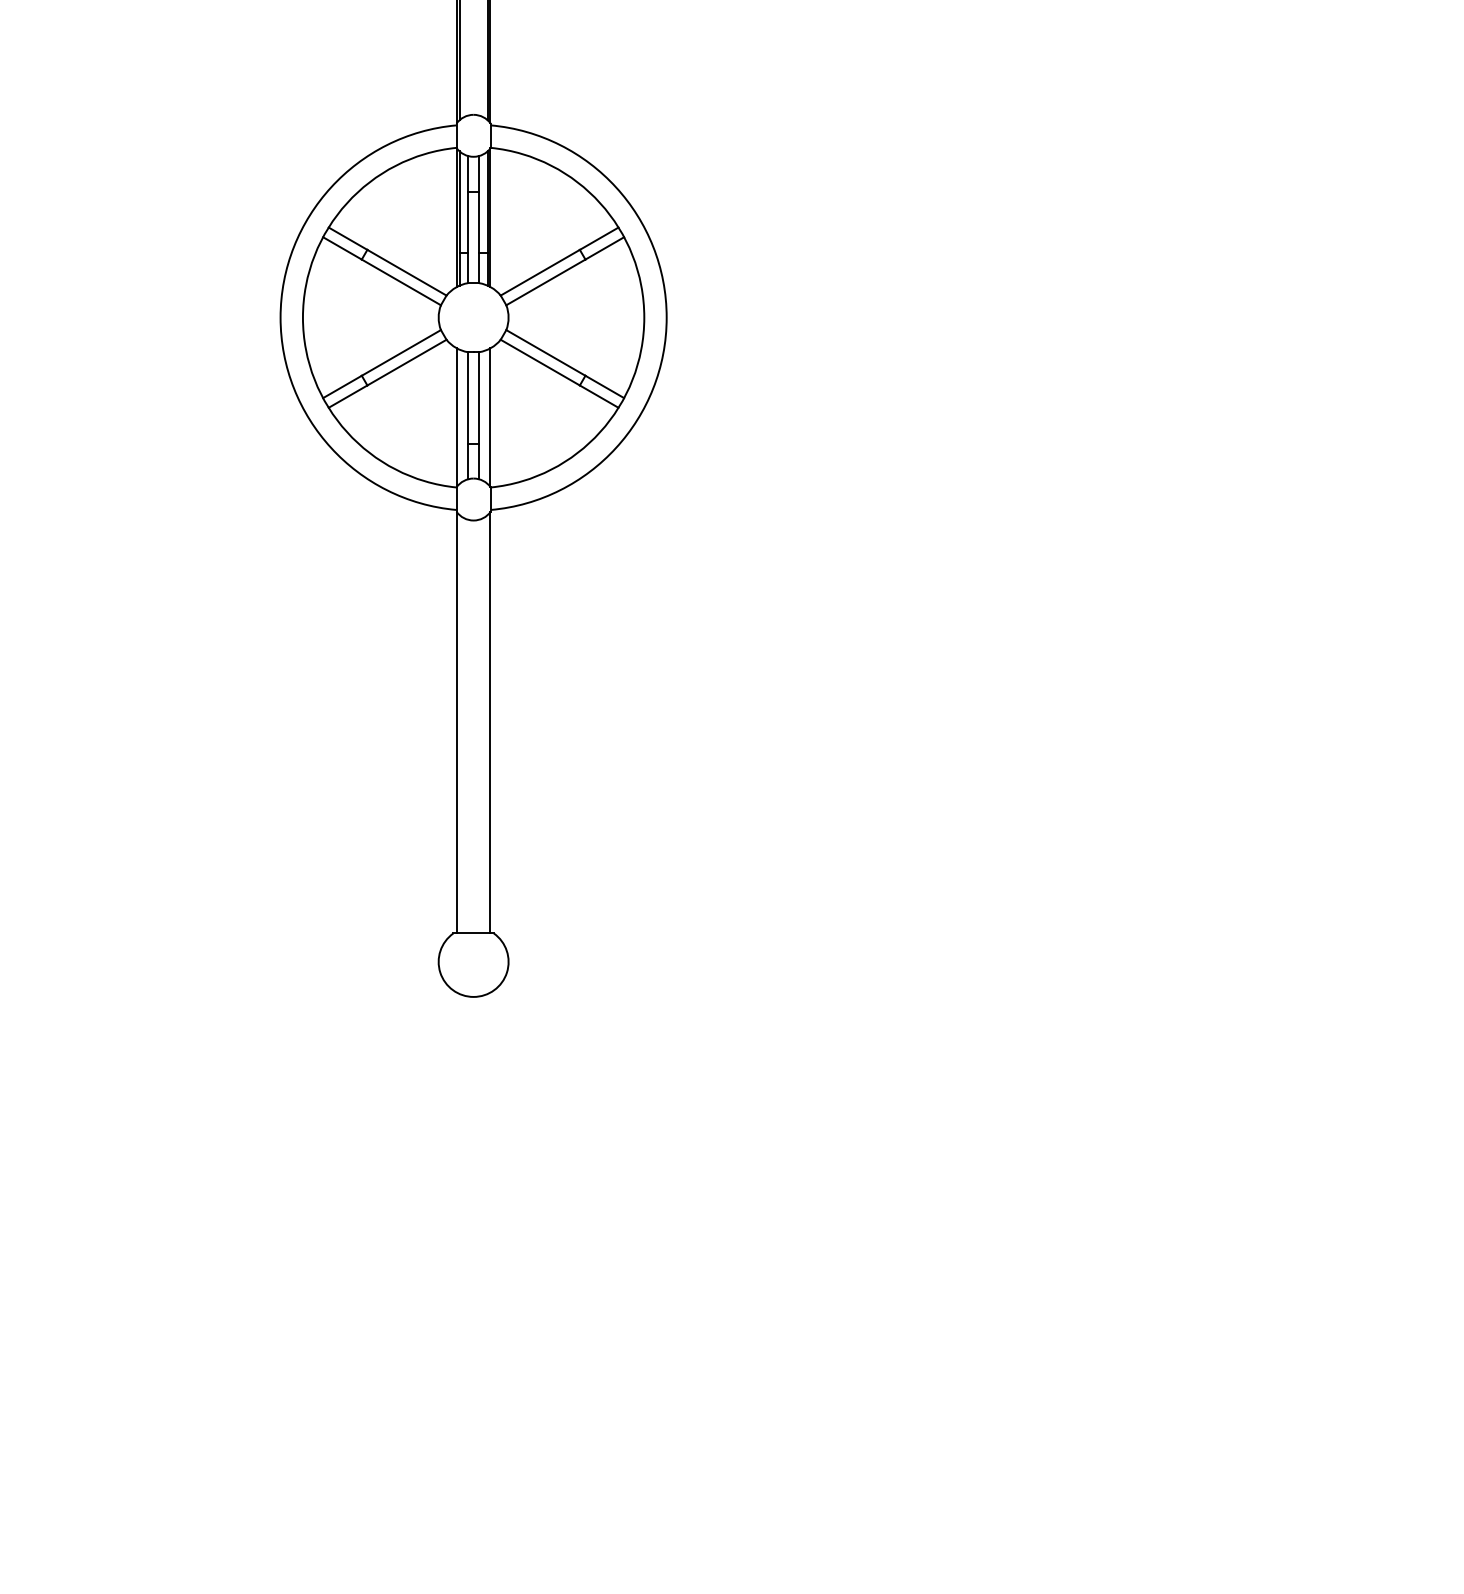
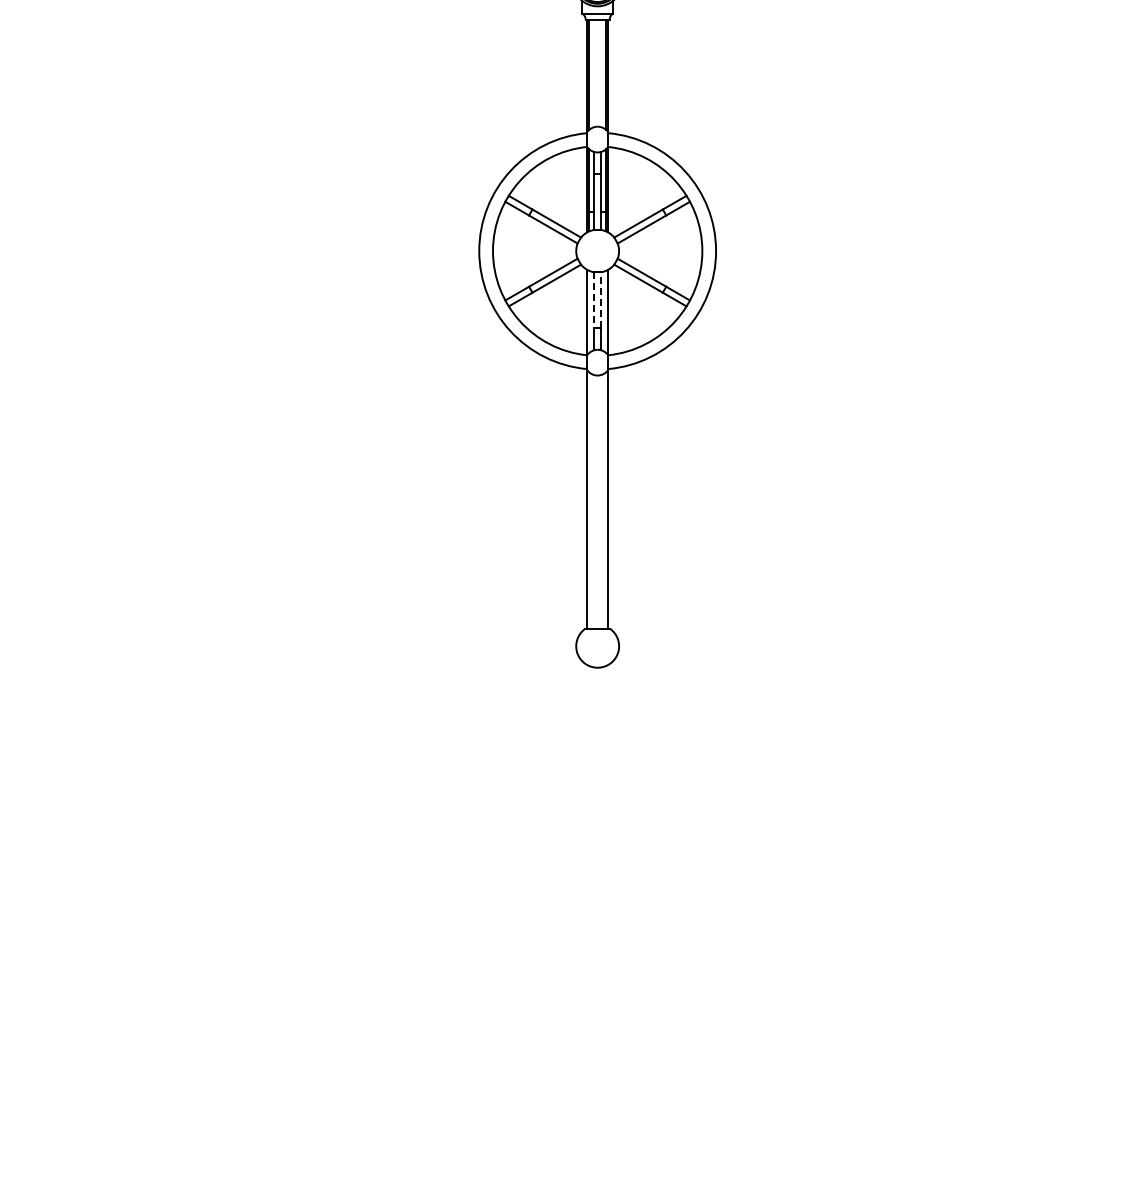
line: (479, 396) -> (601, 299), solid -> dashed
line: (468, 398) -> (594, 300), solid -> dashed

